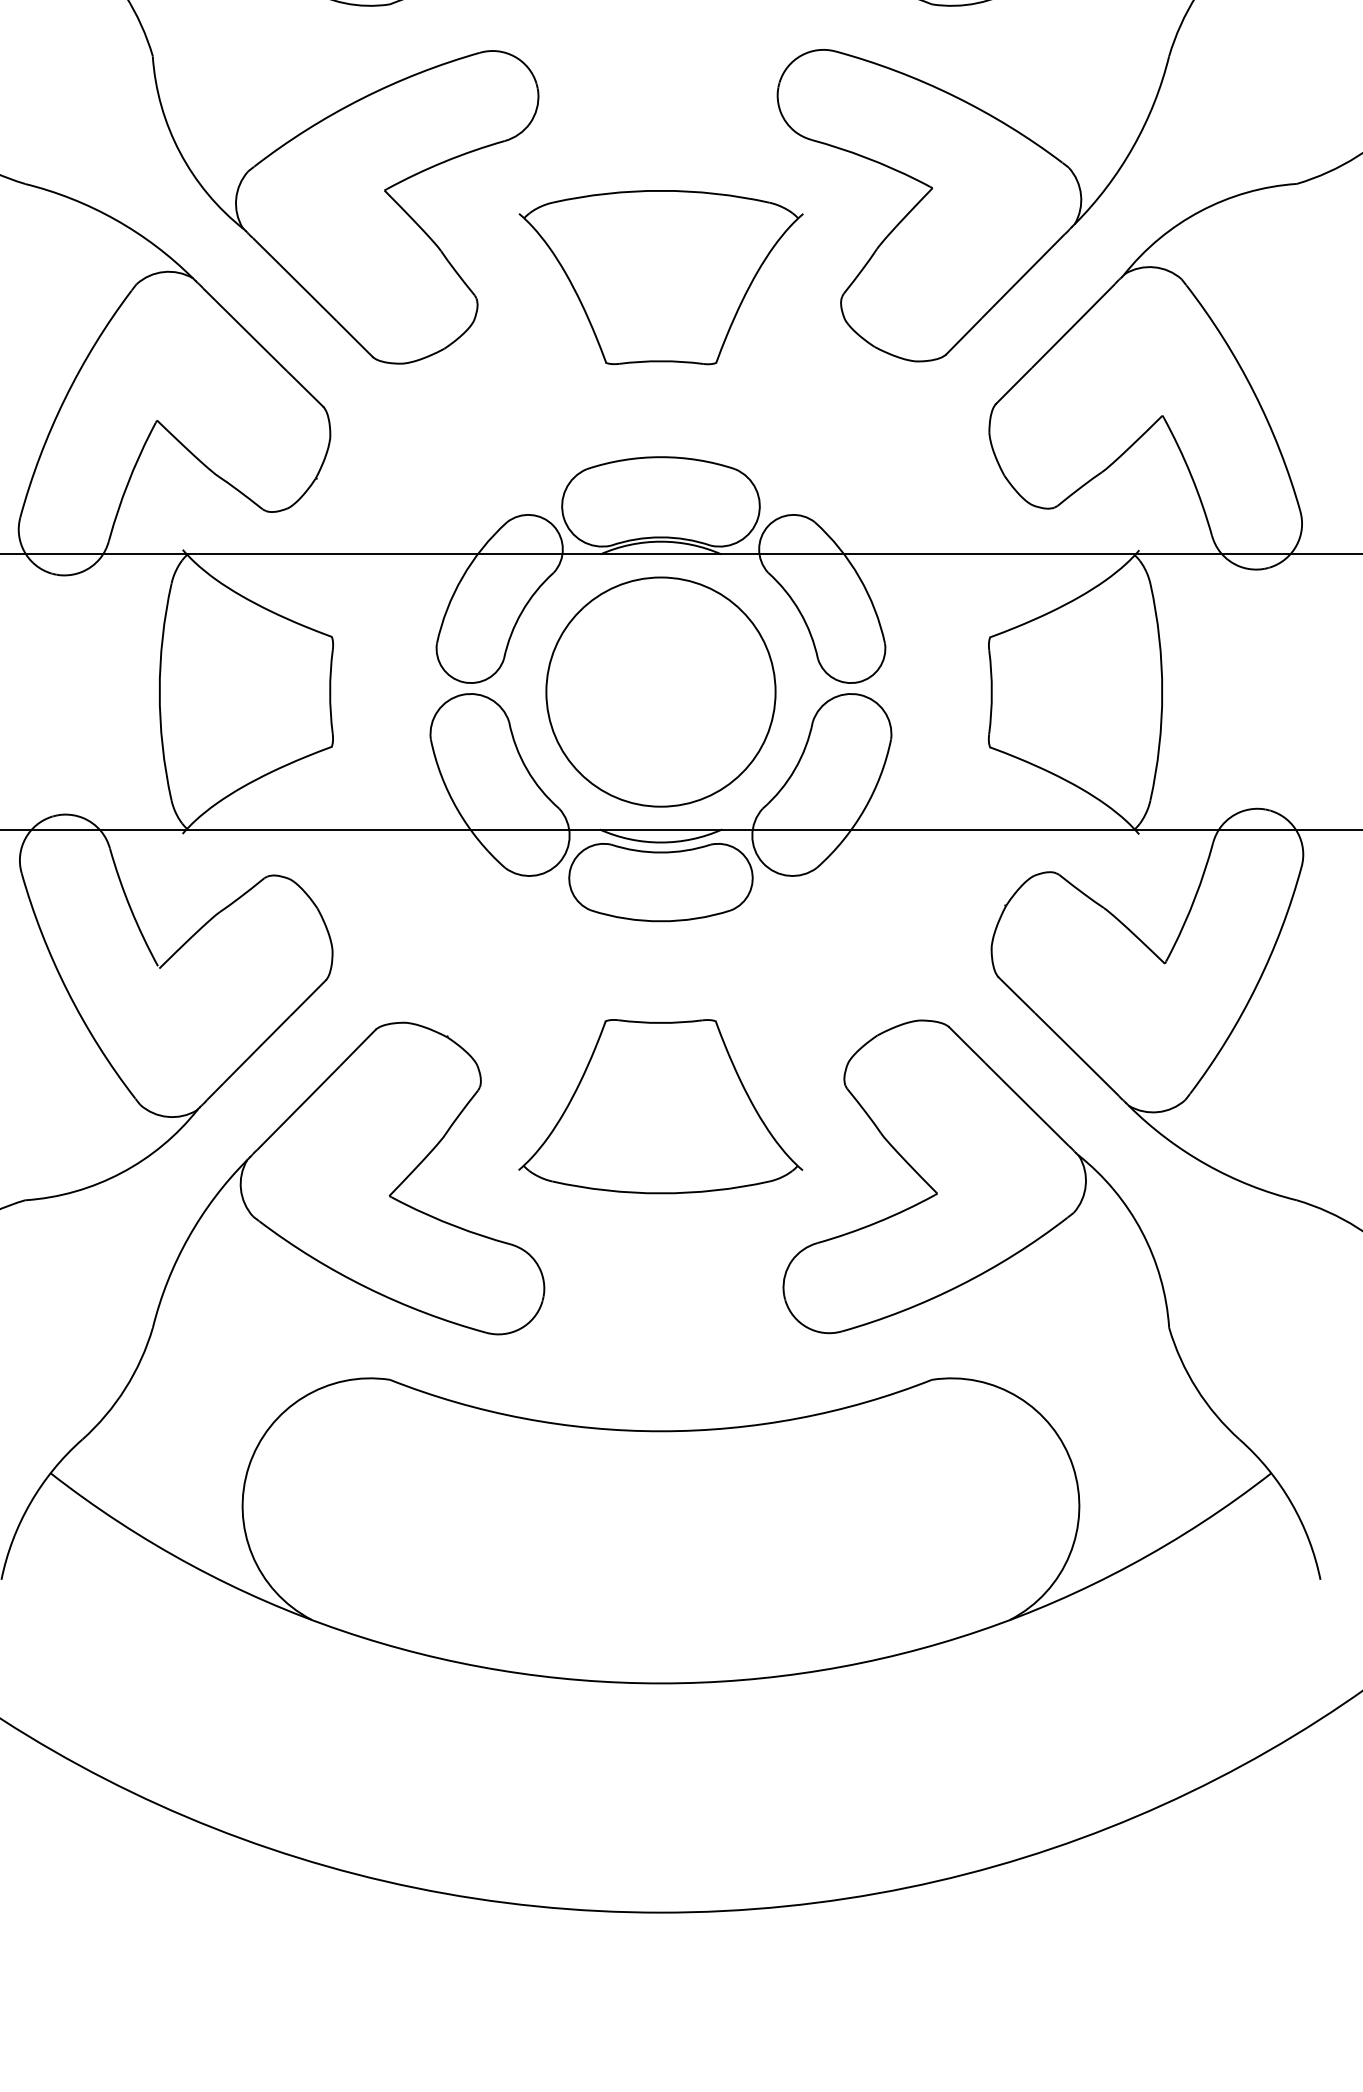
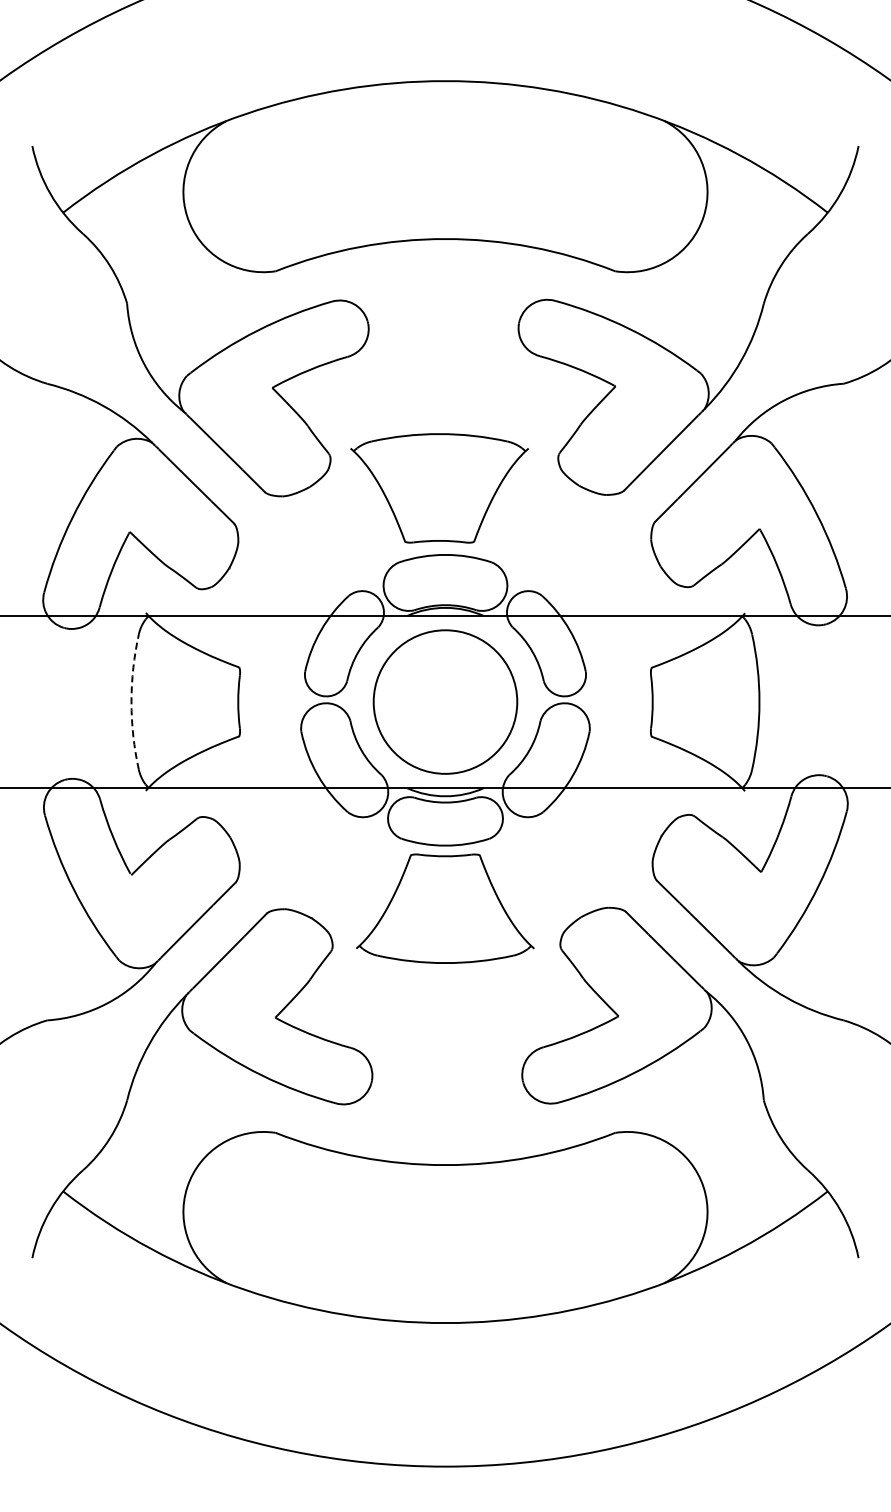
part: (661, 277) -> (439, 488), moved
arc: (159, 691) -> (131, 701), solid -> dashed
part: (661, 1106) -> (445, 908), moved

